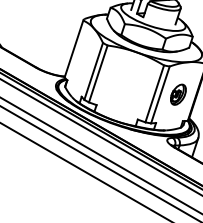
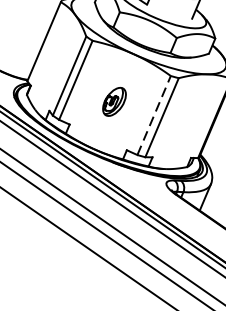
line: (154, 93) -> (153, 114), solid -> dashed
part: (178, 94) -> (114, 101), moved

